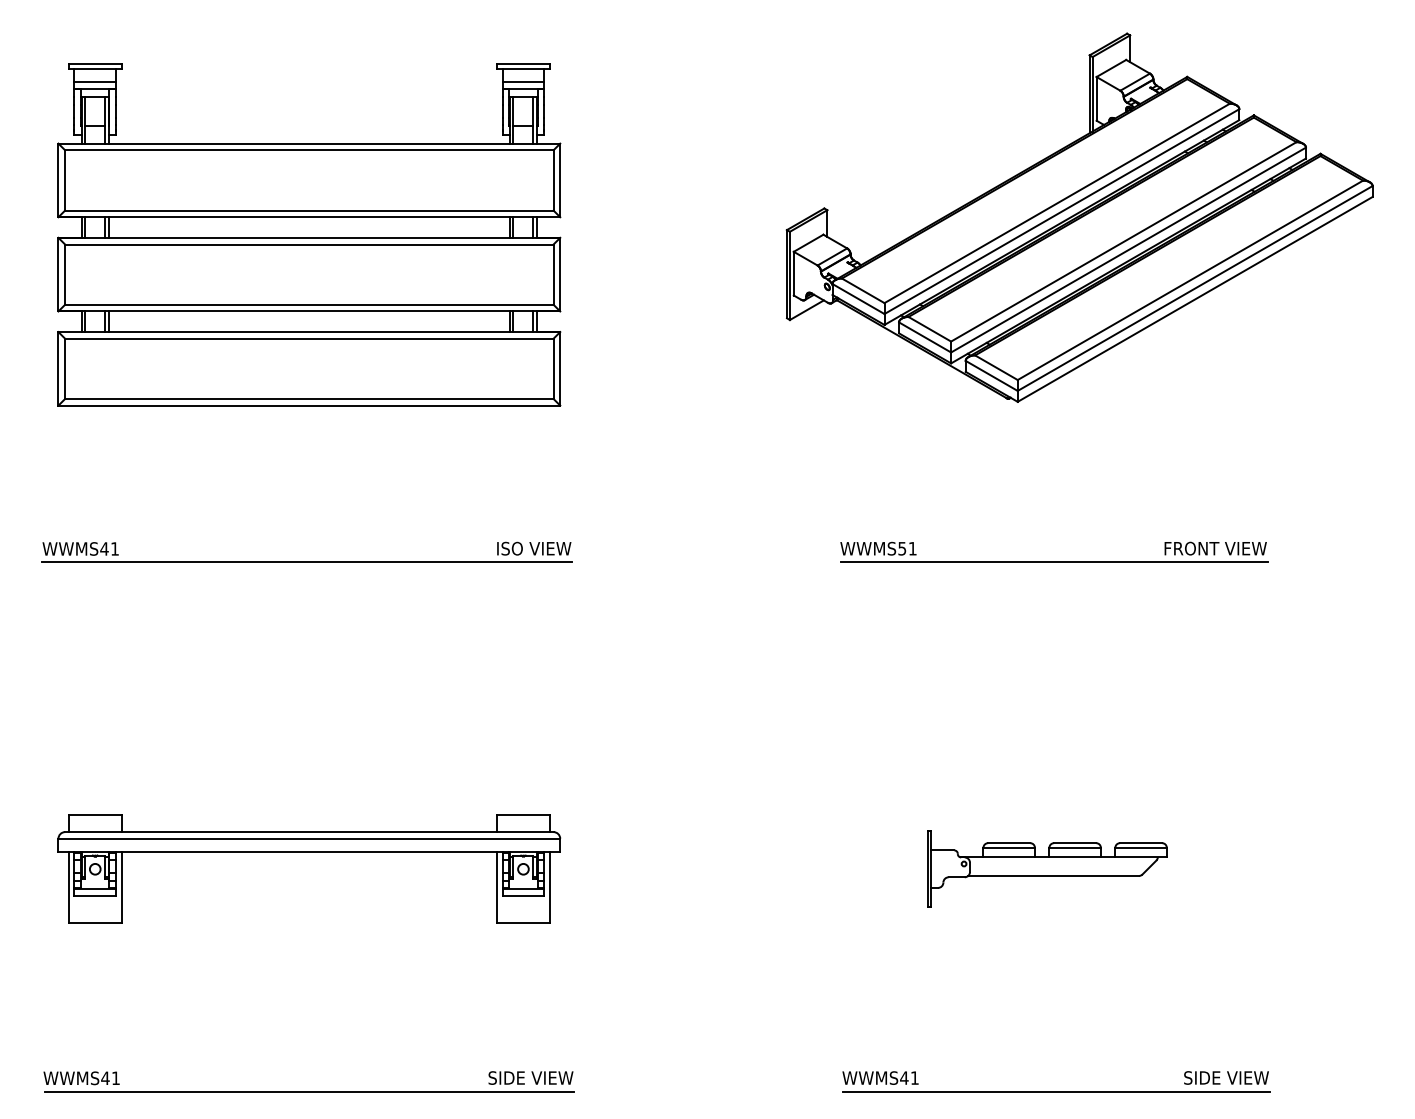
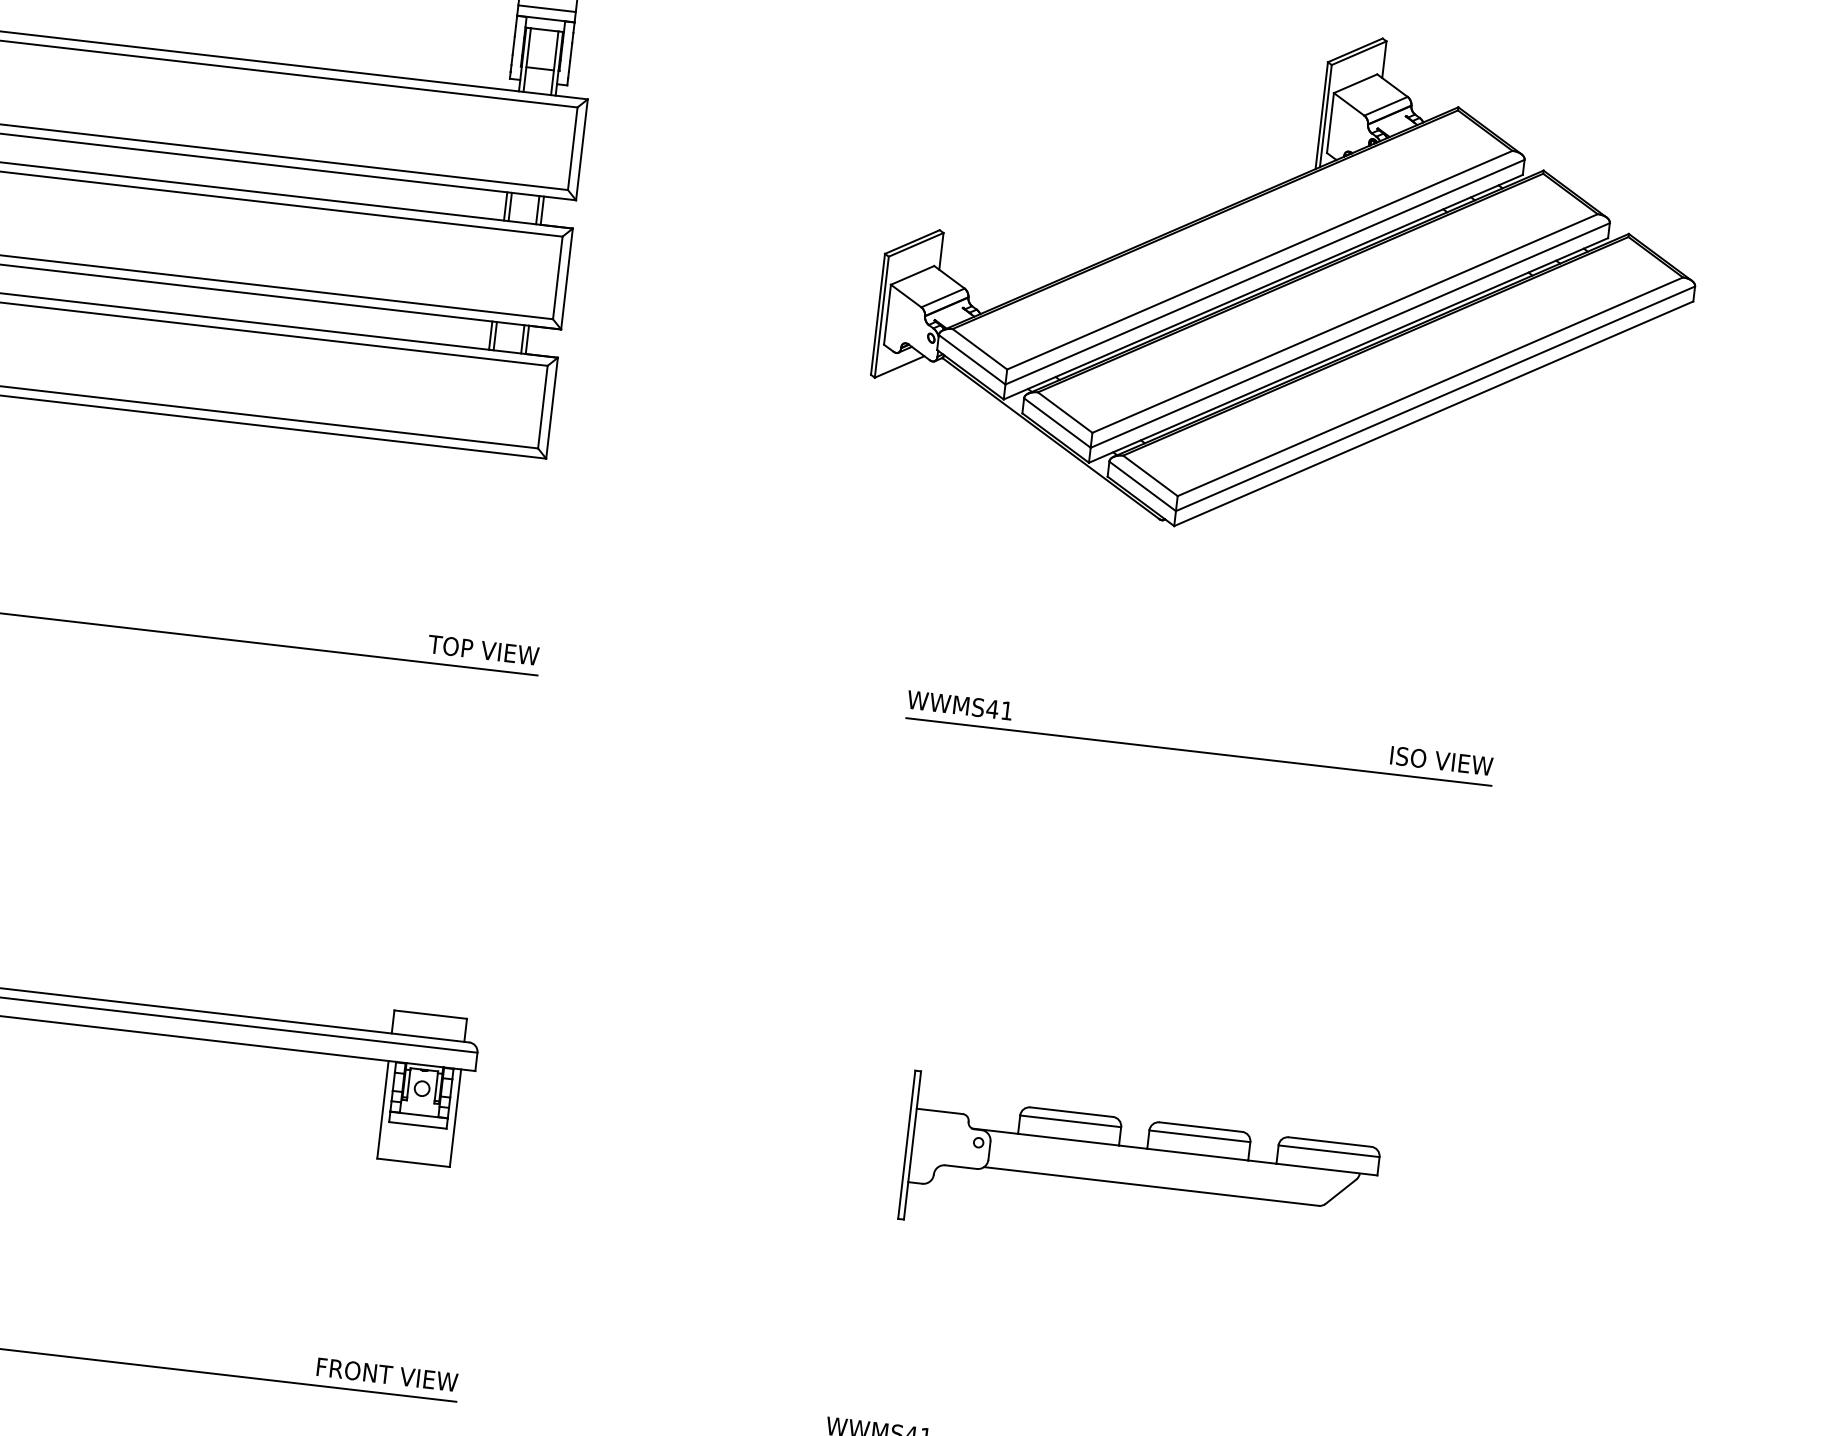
text: (506, 548) -> (449, 646), ISO VIEW -> TOP VIEW
text: (902, 548) -> (992, 708), WWMS51 -> WWMS41
text: (1191, 548) -> (1389, 754), FRONT VIEW -> ISO VIEW
part: (1047, 868) -> (1141, 1170), size x1.43
text: (498, 1077) -> (354, 1370), SIDE VIEW -> FRONT VIEW

